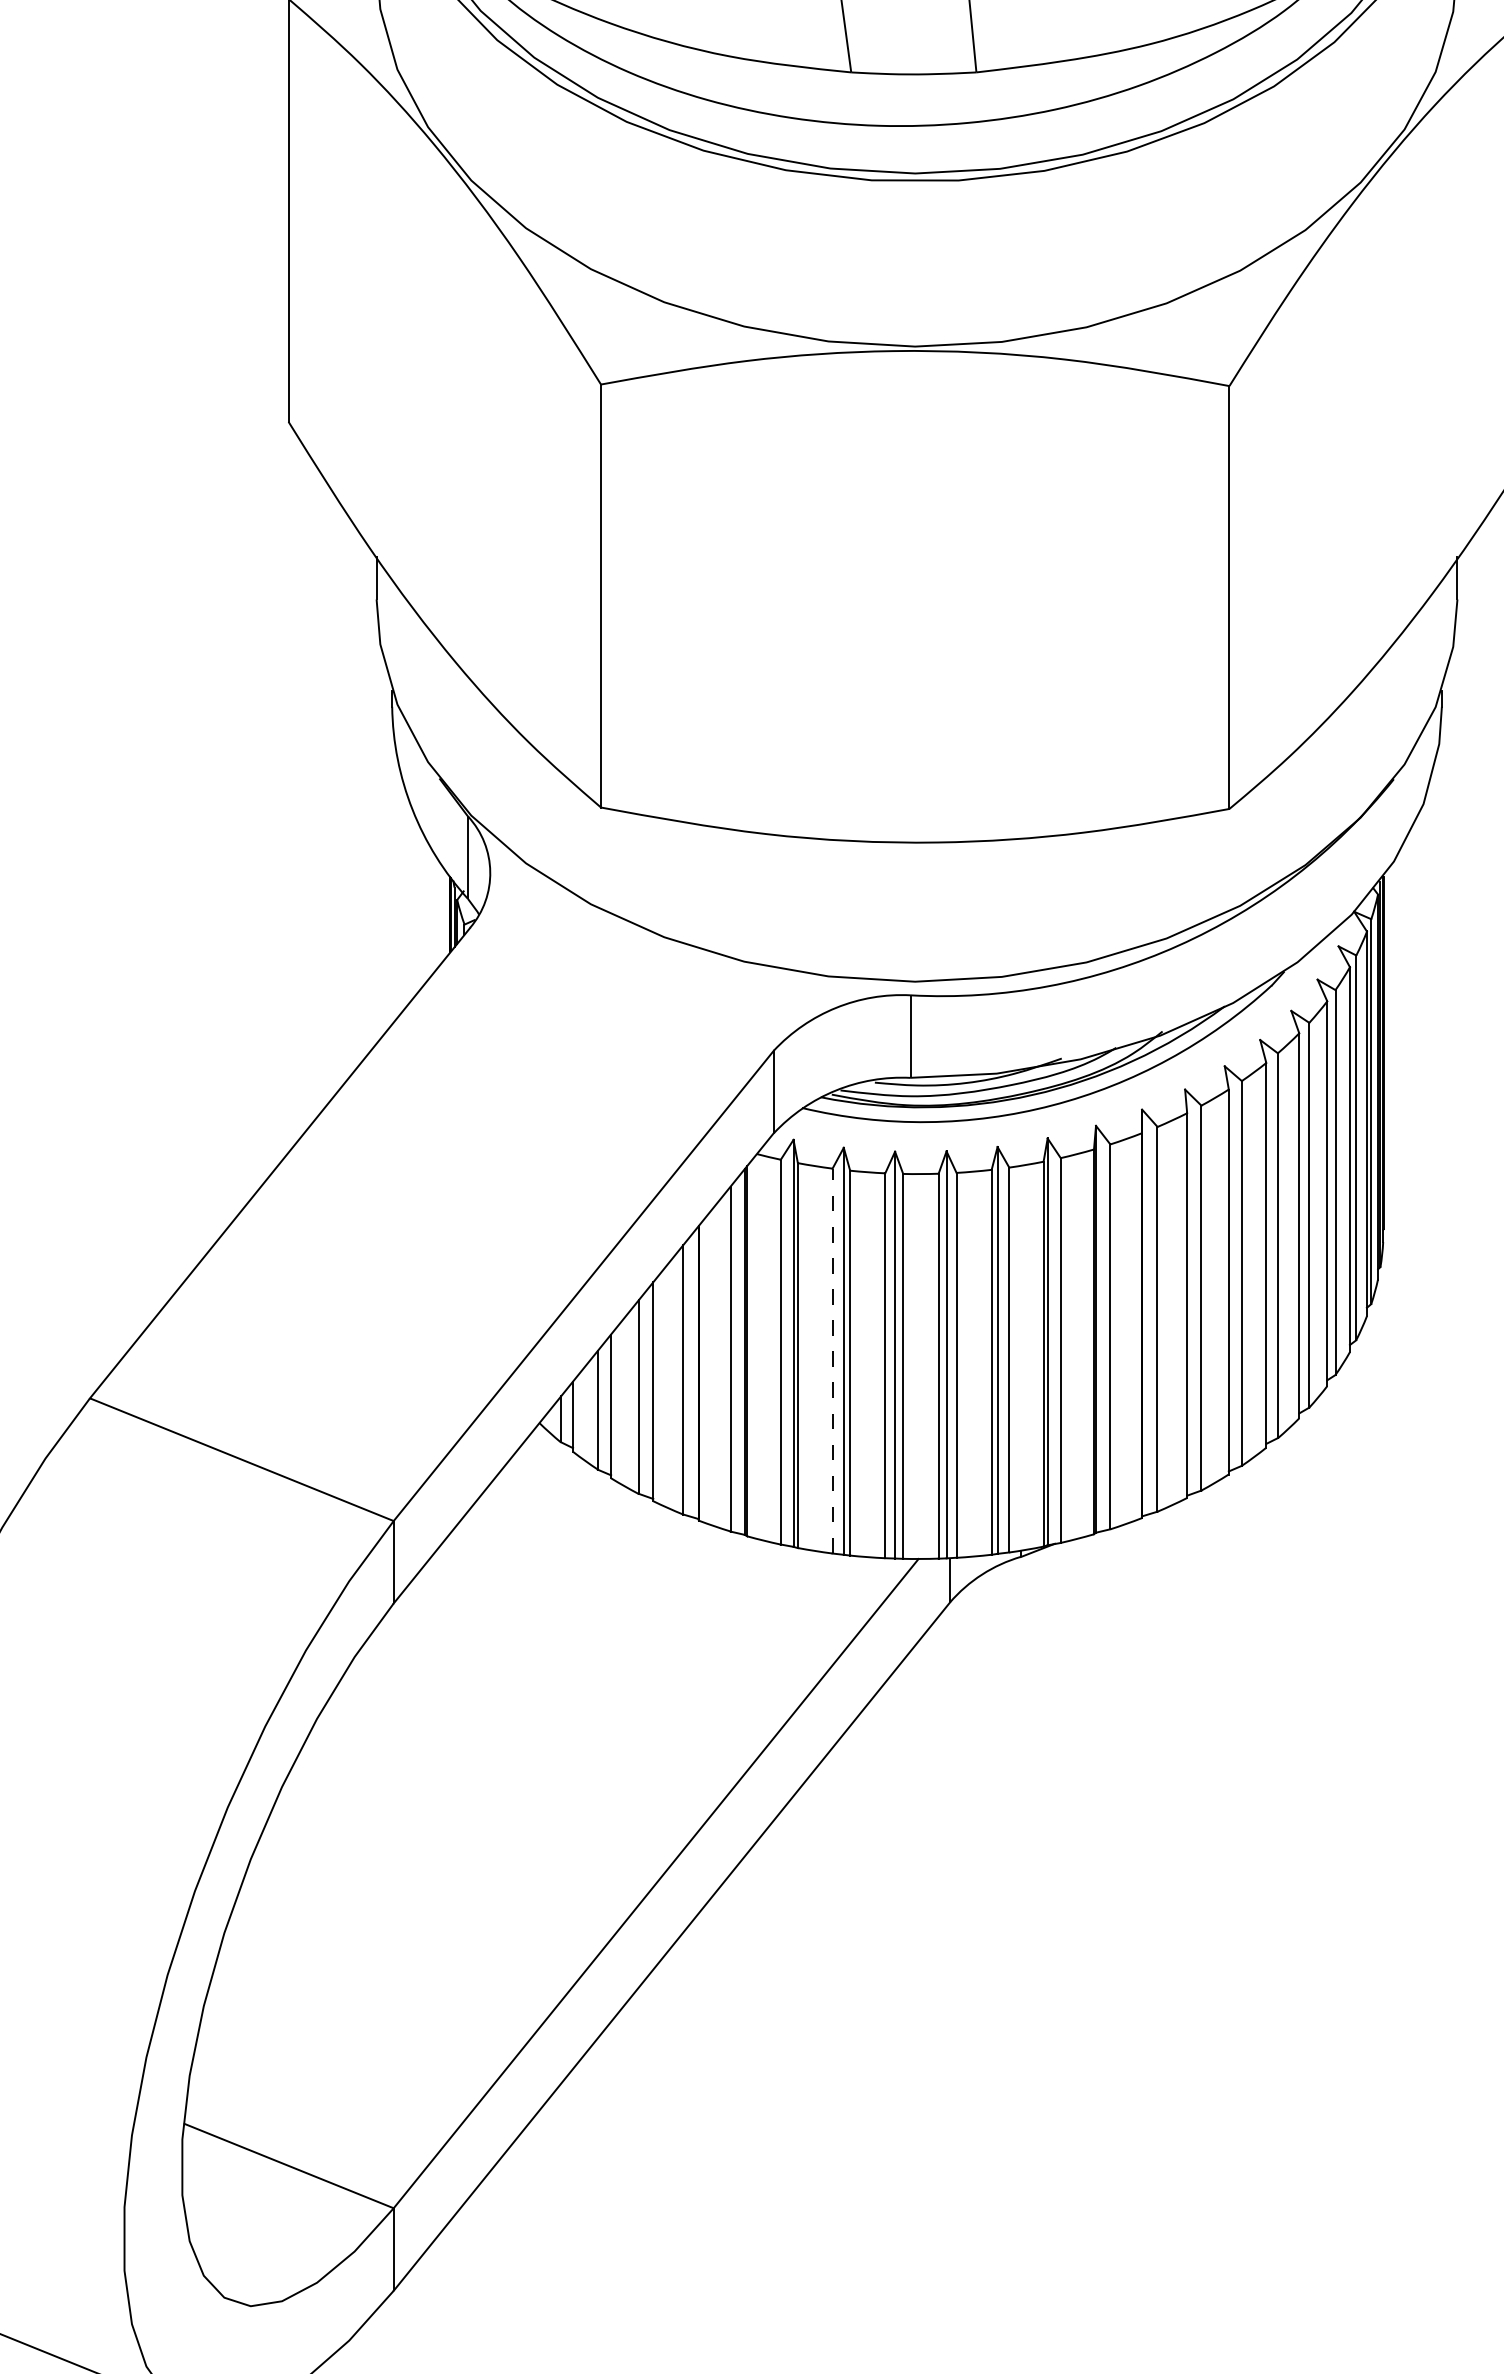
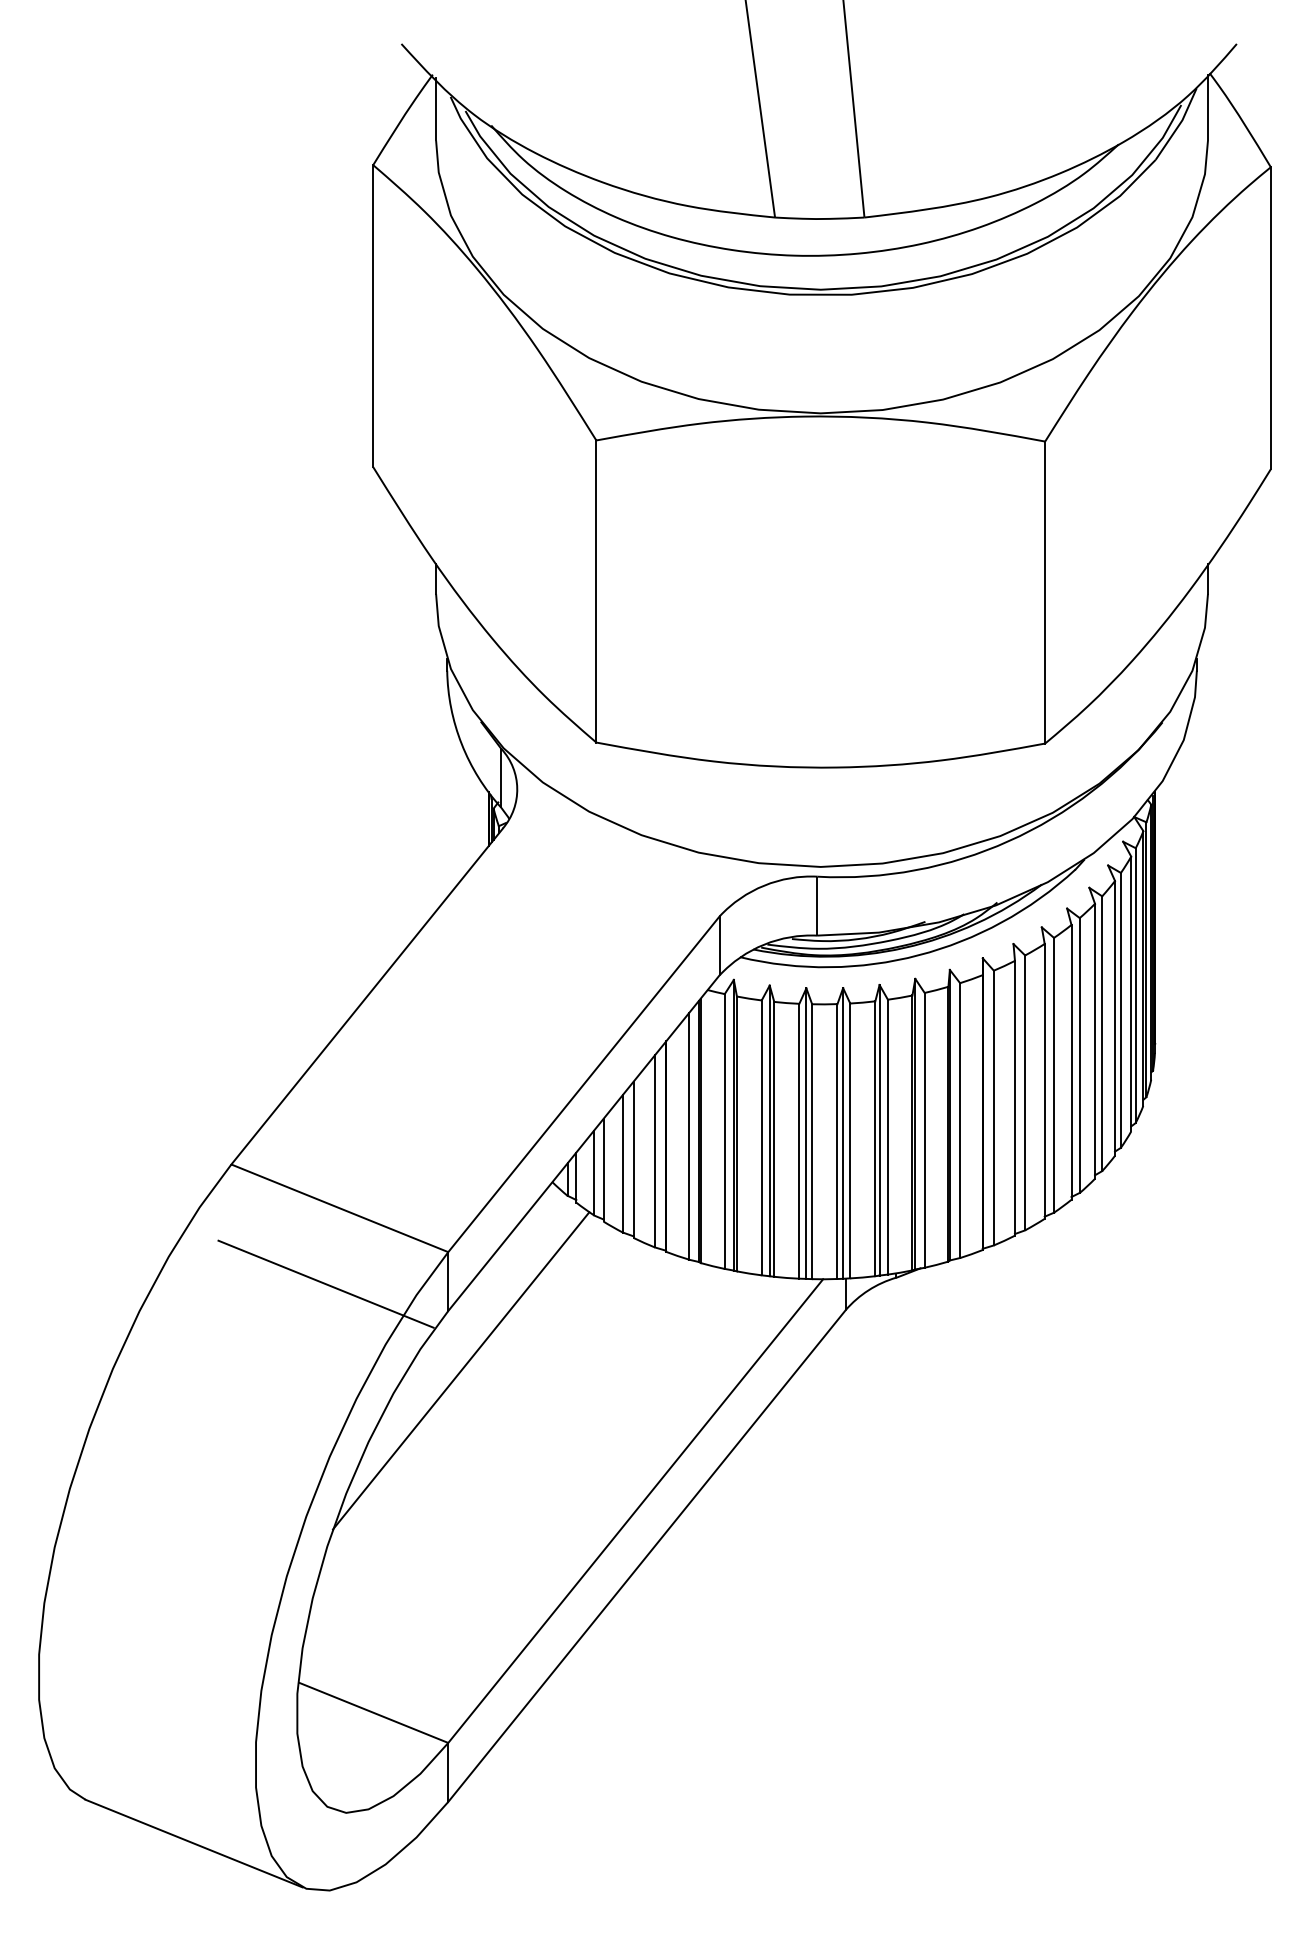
line: (832, 1360) -> (761, 1137), dashed -> solid
line: (221, 1566) -> (325, 1284), added
line: (412, 1686) -> (461, 1370), added

